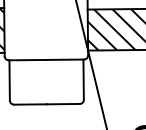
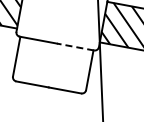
line: (65, 59) -> (75, 46), solid -> dashed

